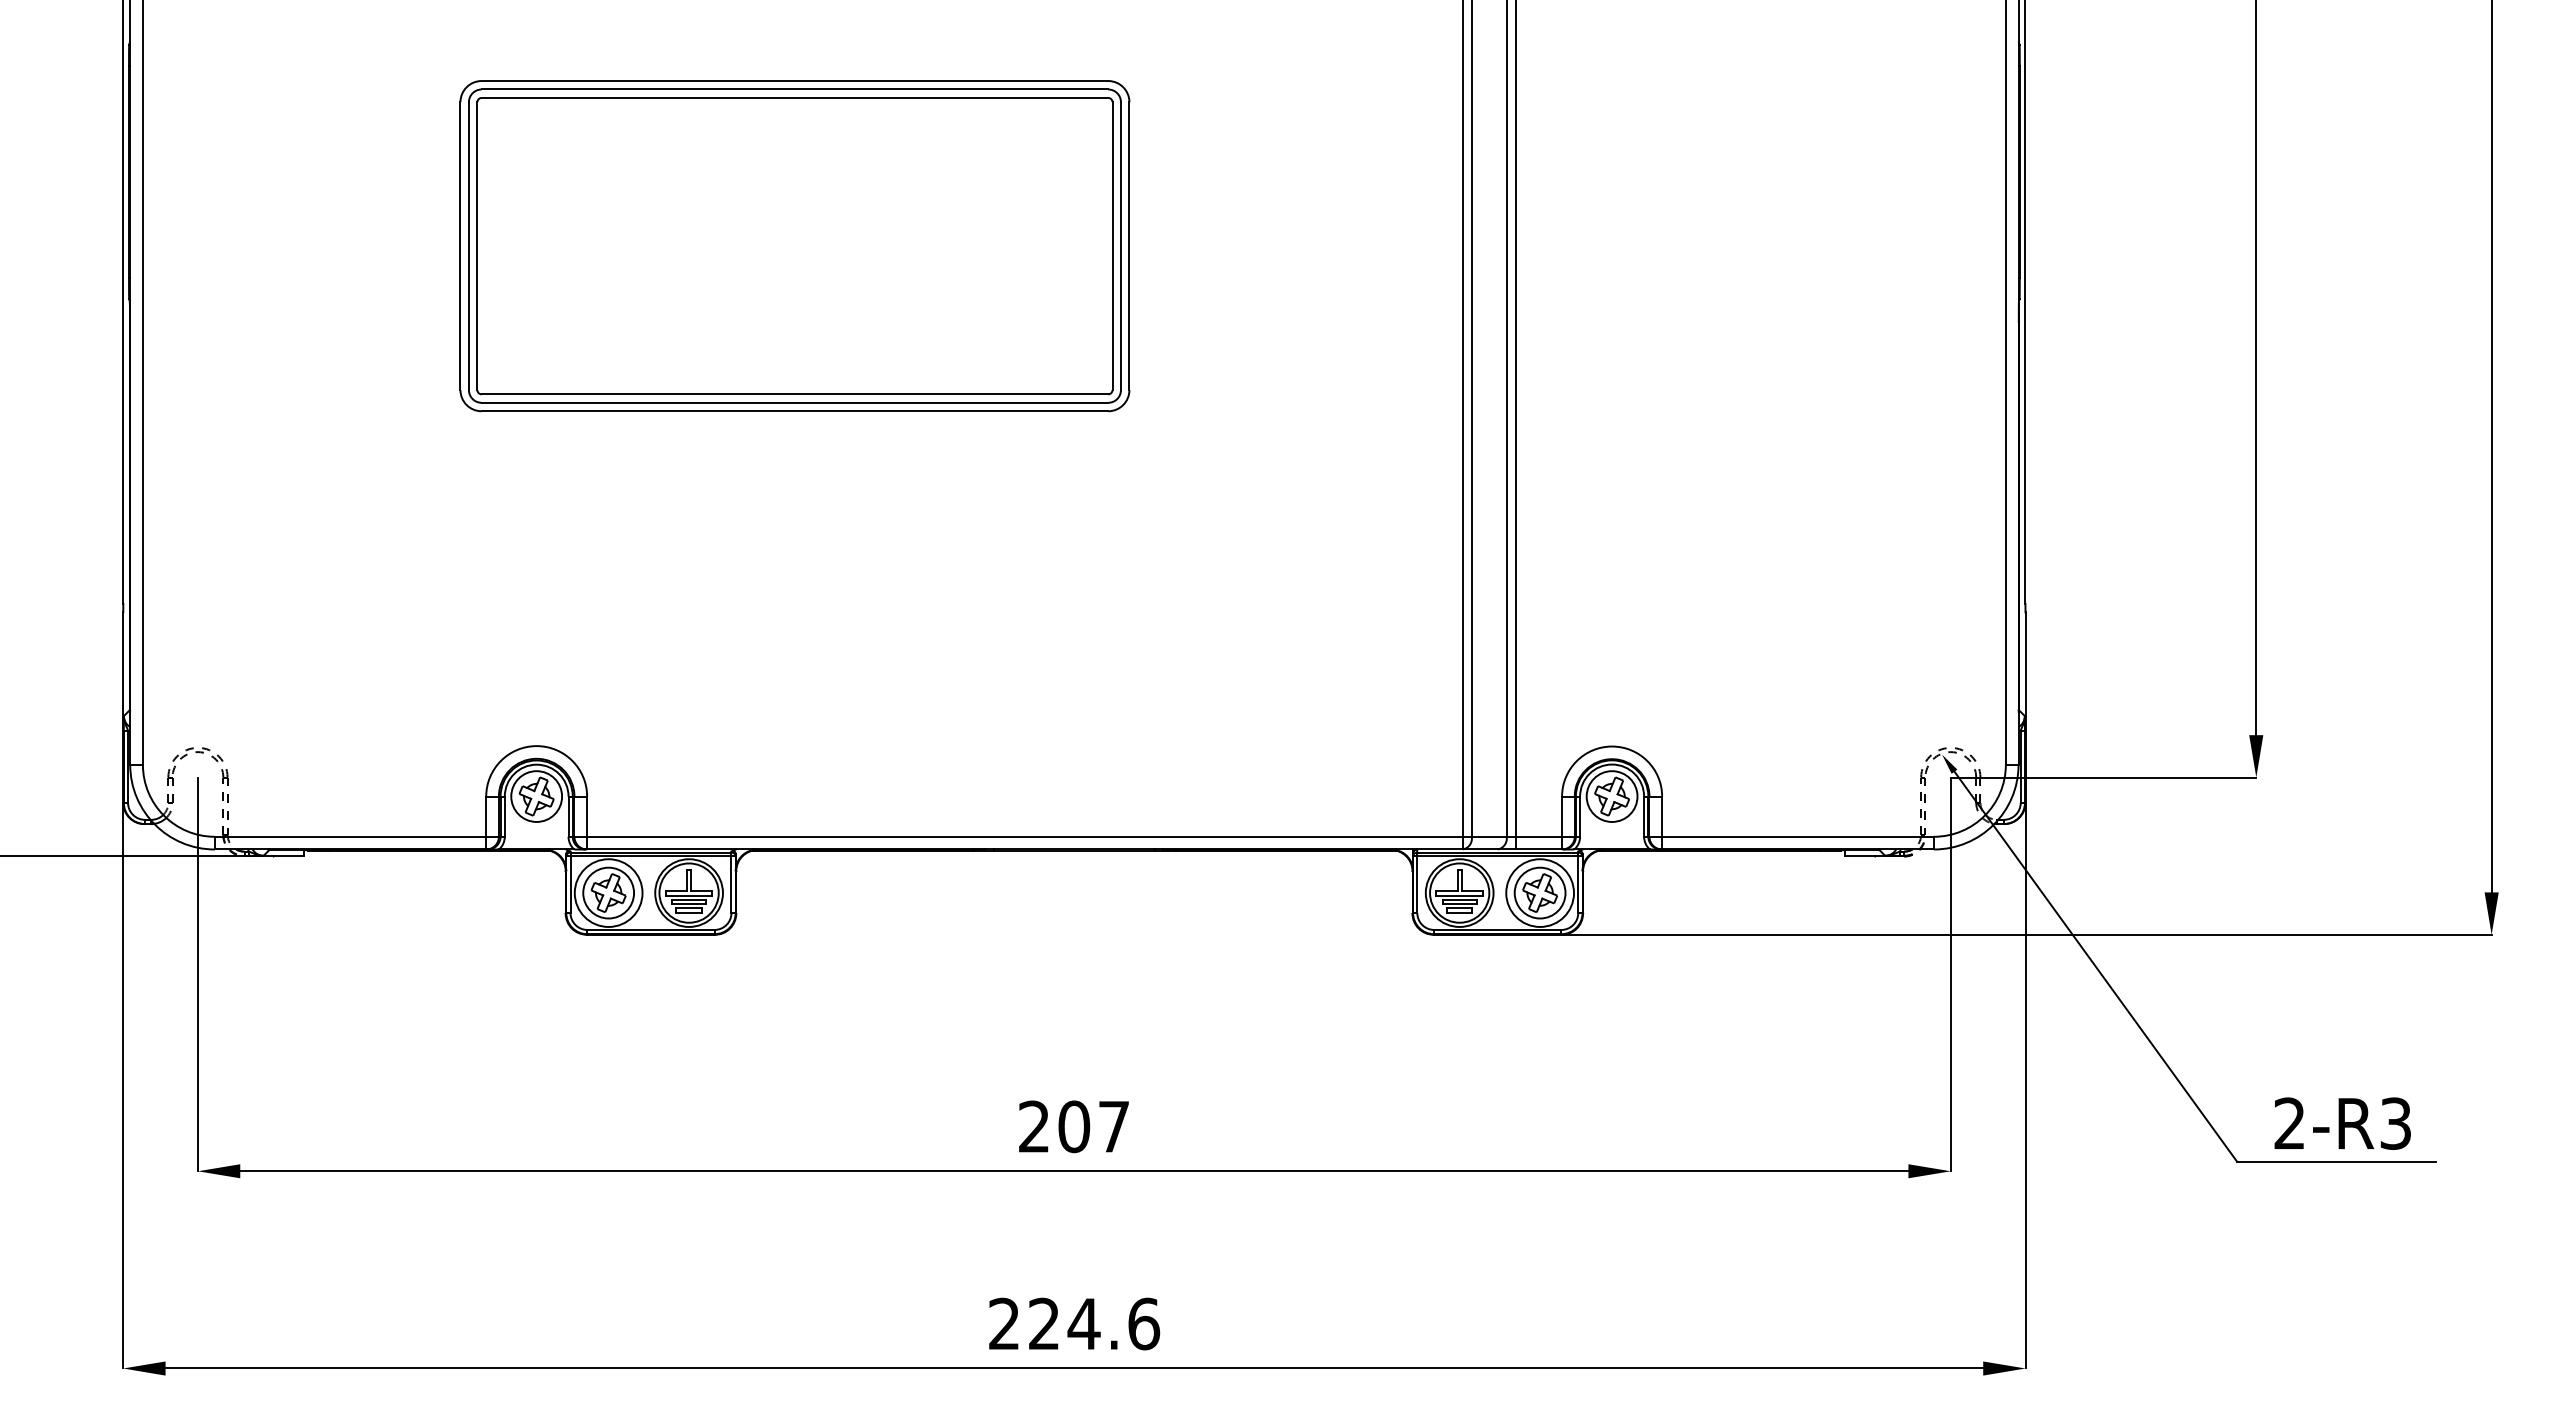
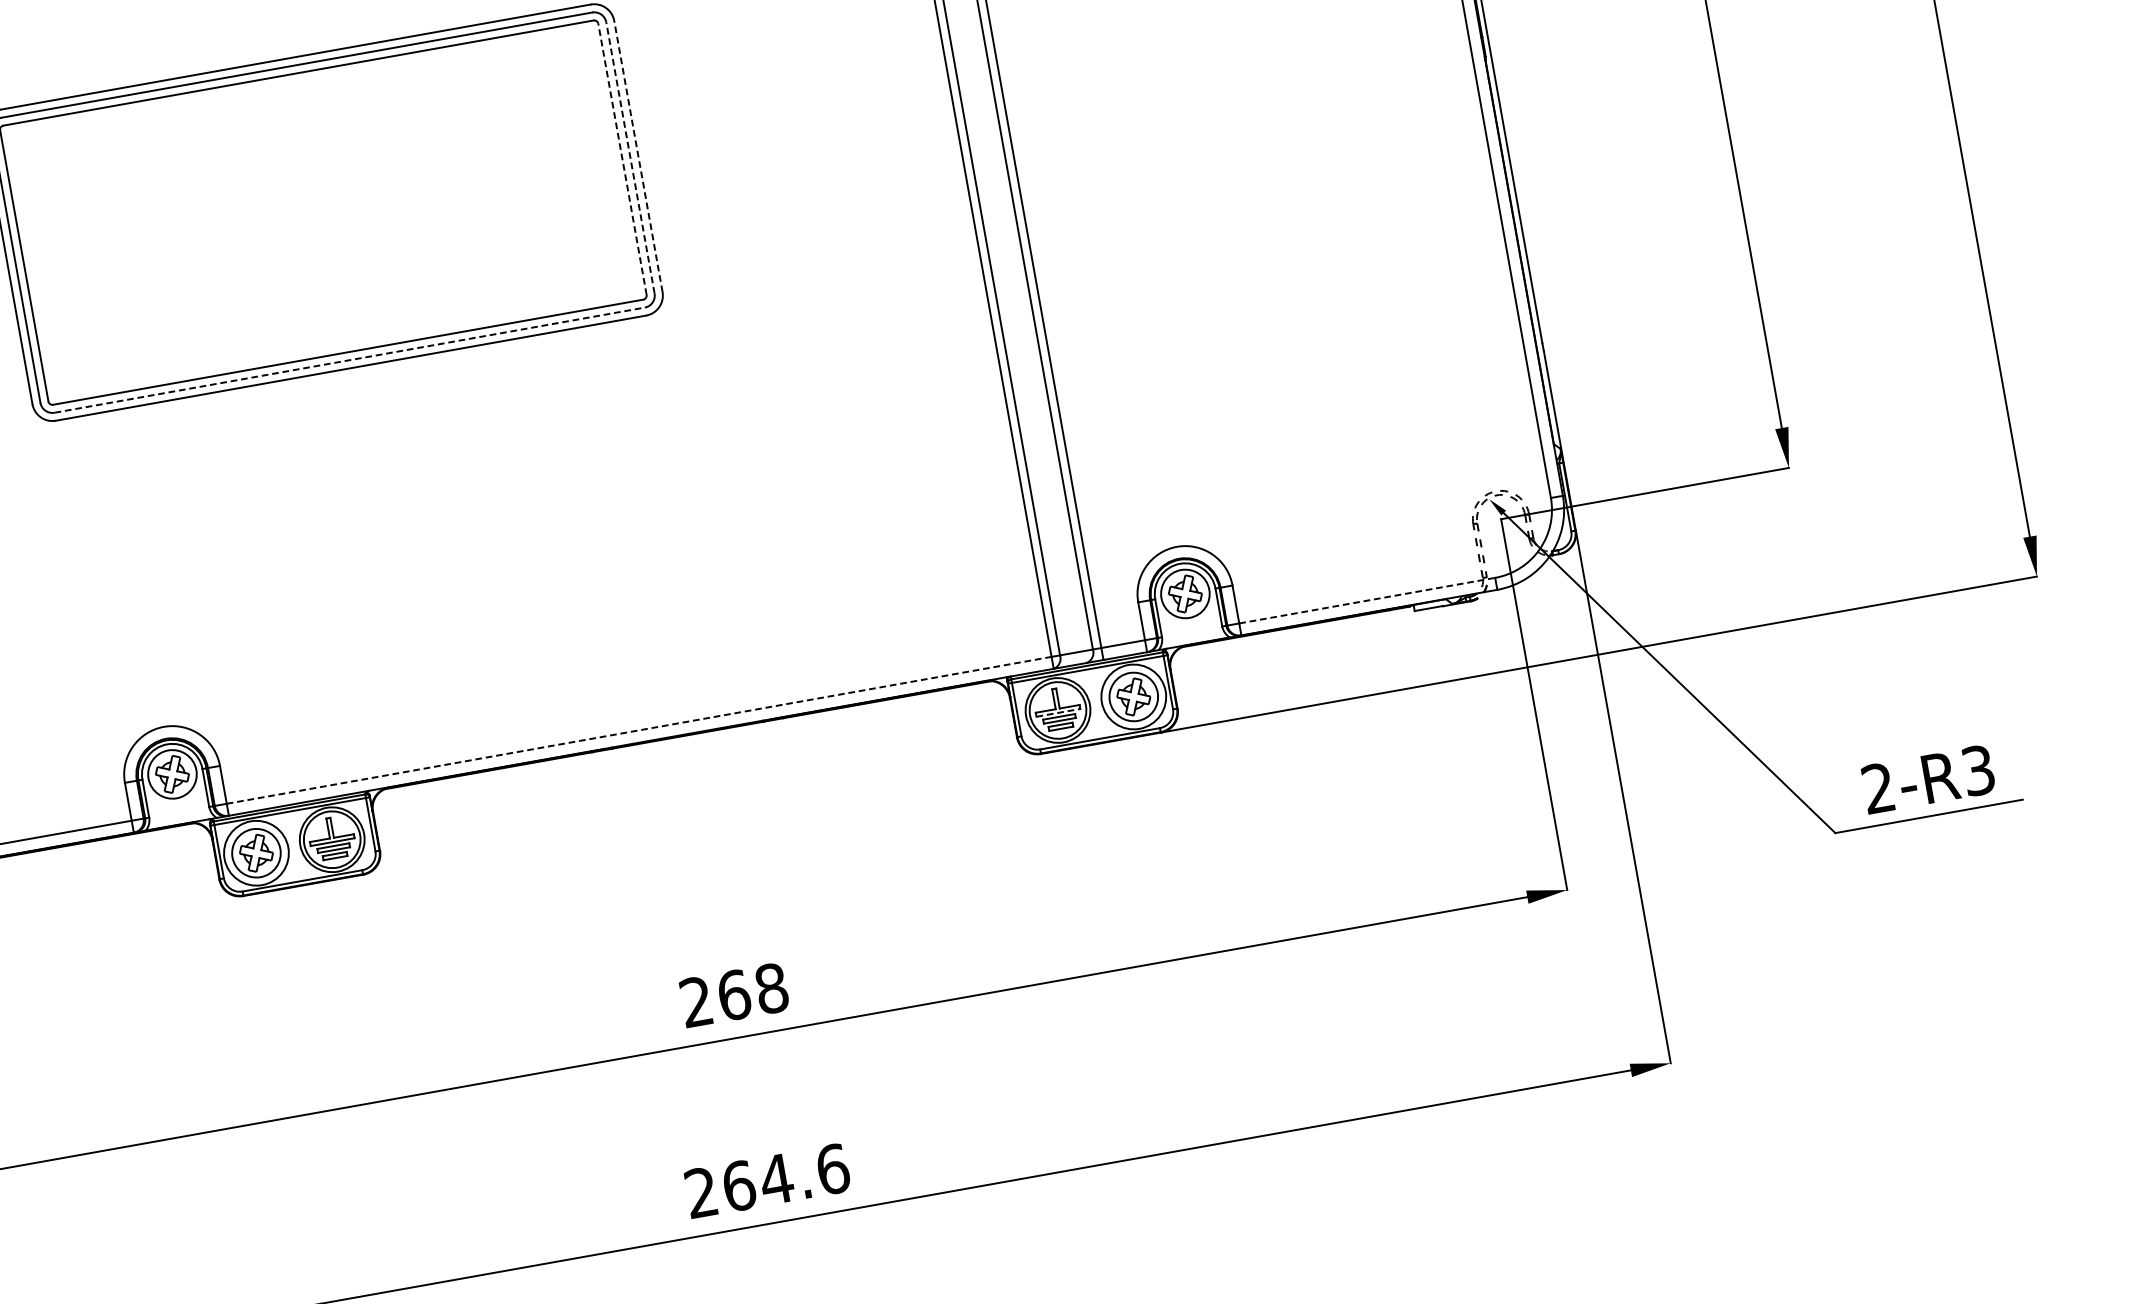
line: (1112, 246) -> (622, 159), solid -> dashed
line: (1120, 246) -> (630, 158), solid -> dashed
line: (1129, 246) -> (638, 156), solid -> dashed
line: (795, 402) -> (350, 359), solid -> dashed
line: (1025, 836) -> (639, 730), solid -> dashed
line: (1798, 836) -> (1367, 600), solid -> dashed
line: (1460, 895) -> (1059, 712), solid -> dashed
text: (1093, 1126) -> (752, 991), 207 -> 268
text: (1044, 1323) -> (739, 1185), 224.6 -> 264.6

